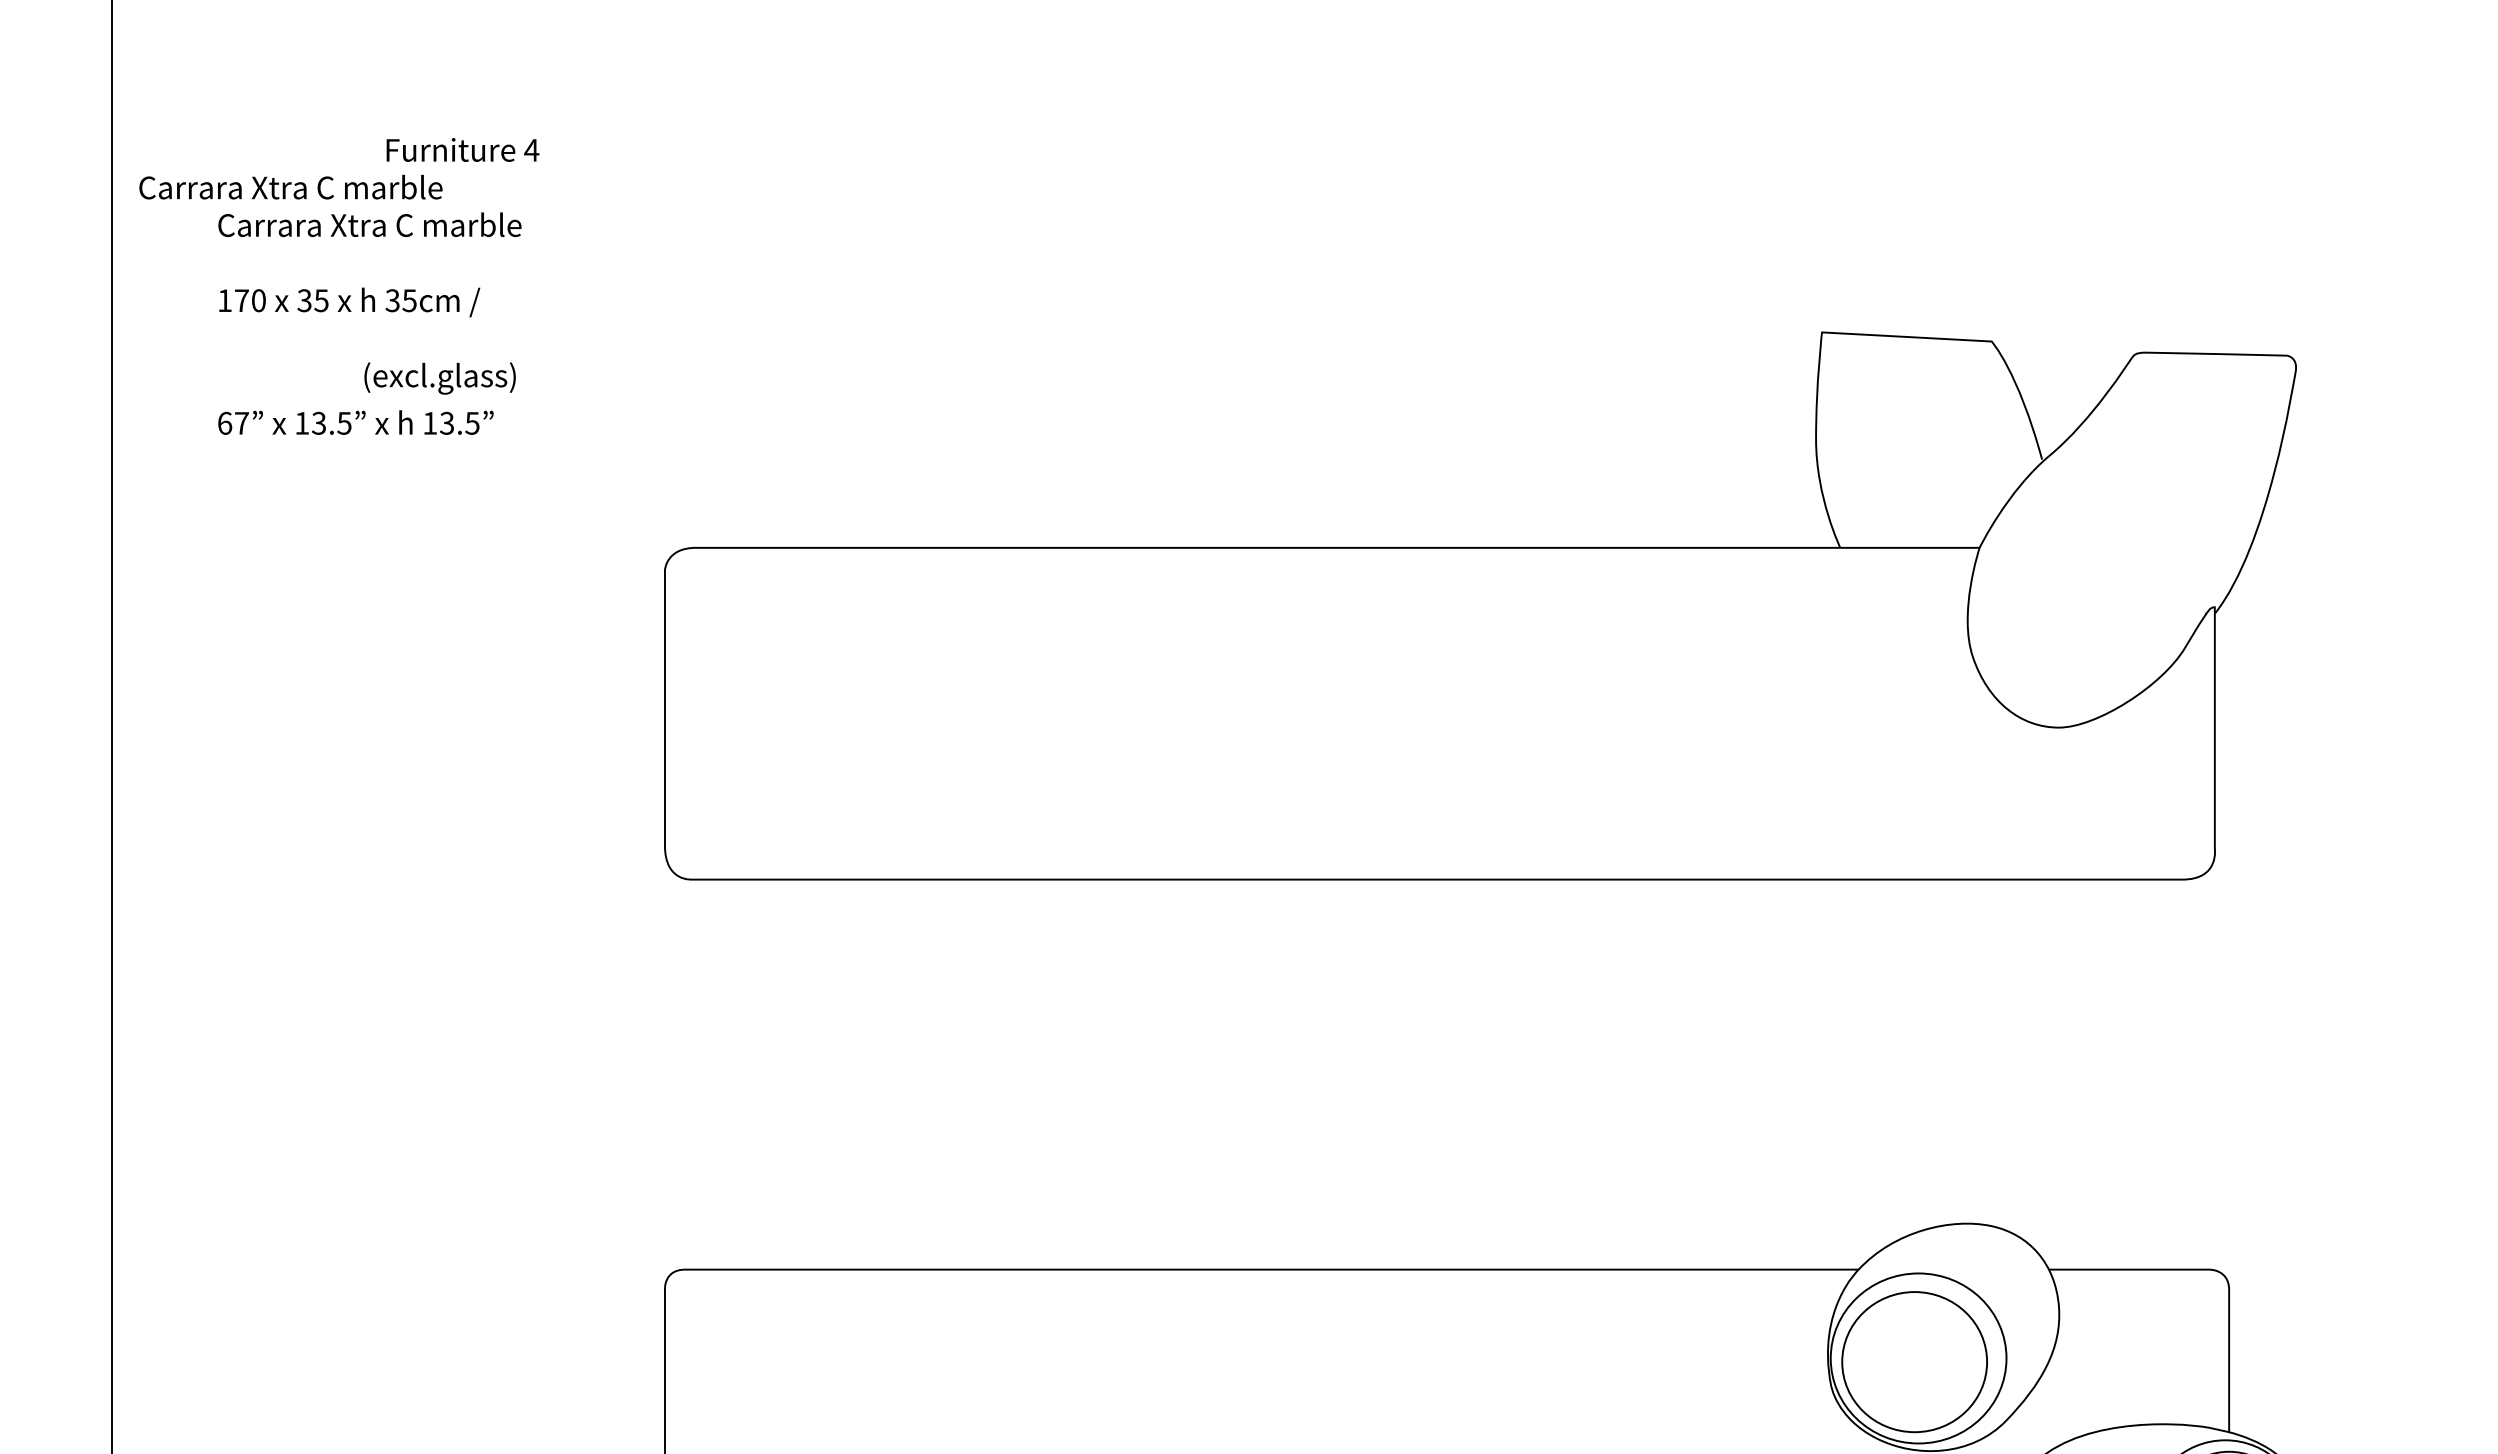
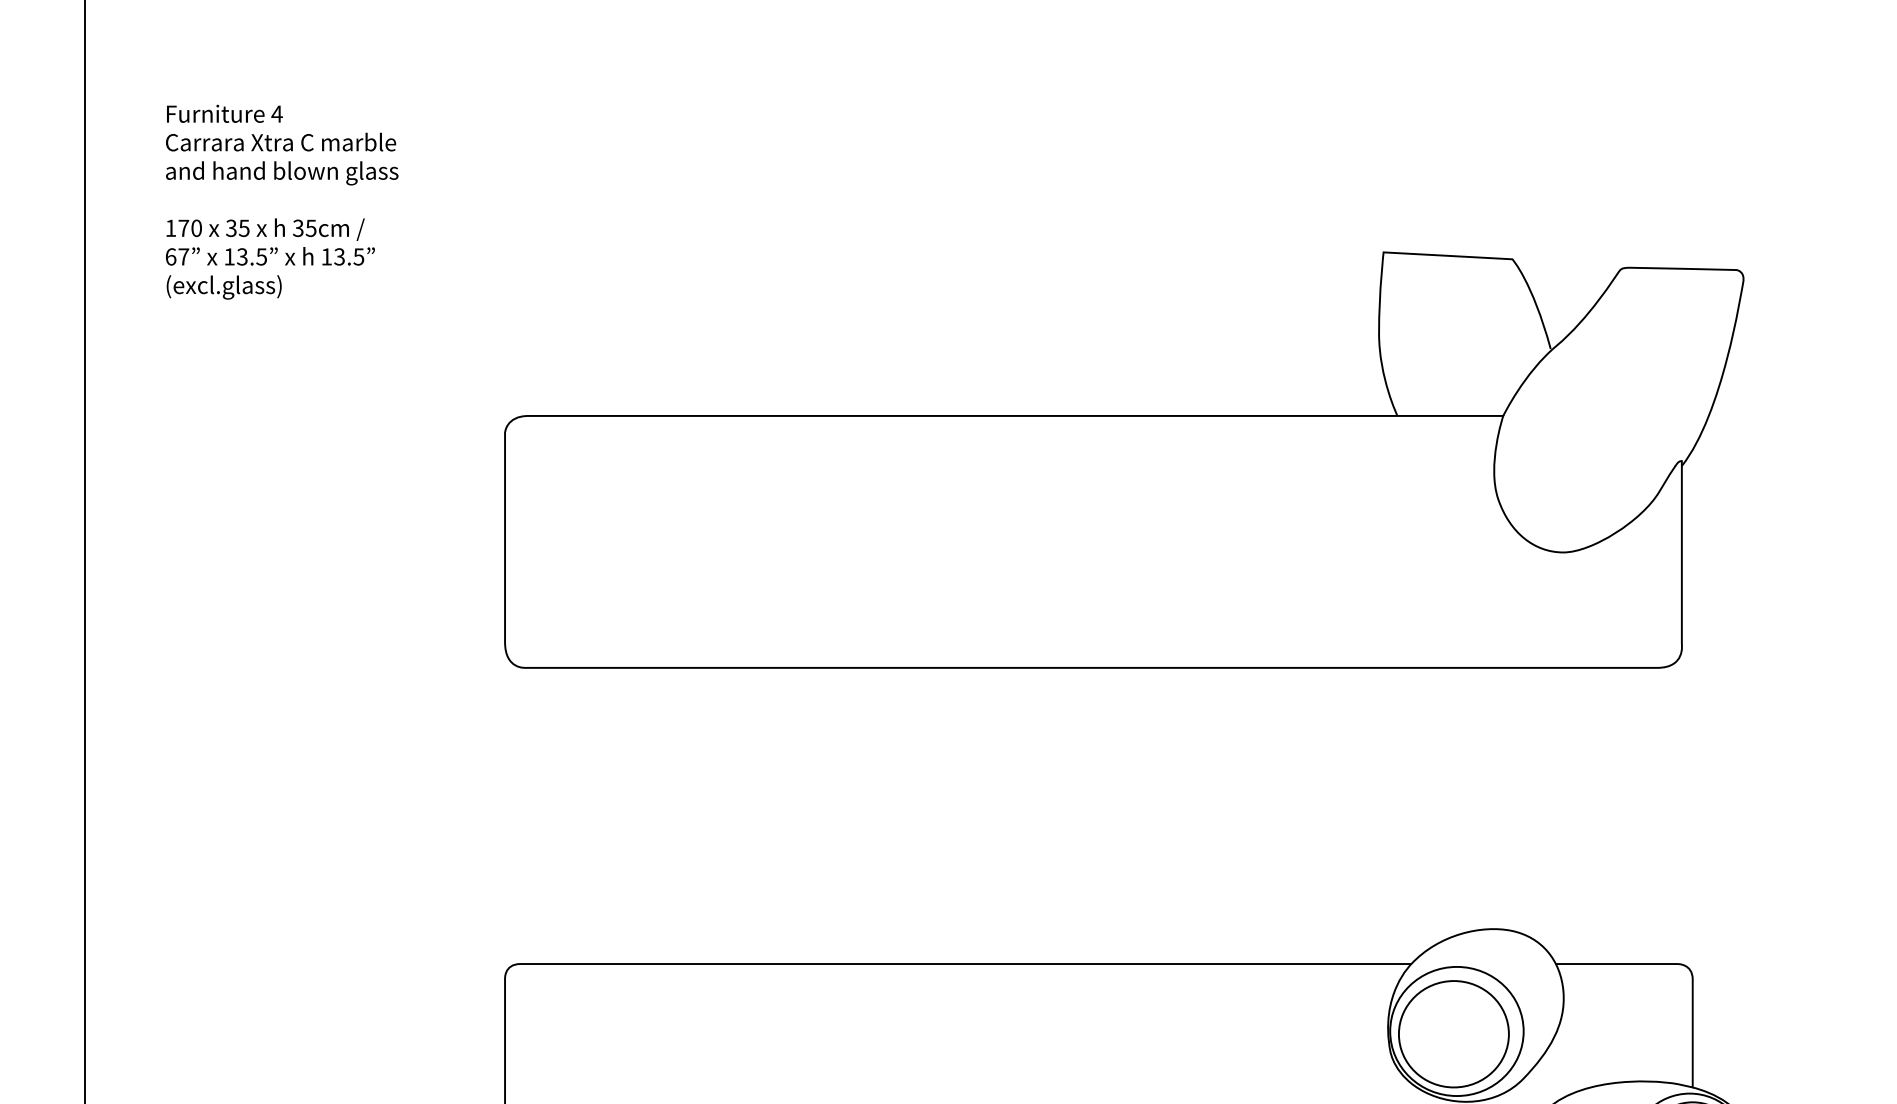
text: (462, 149) -> (224, 113), moved
text: (290, 186) -> (280, 141), moved
text: (371, 228) -> (282, 173), Carrara Xtra C marble -> and hand blown glass
text: (439, 378) -> (223, 287), moved
text: (355, 422) -> (270, 256), moved

